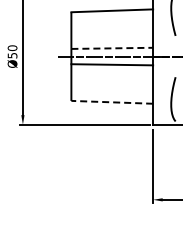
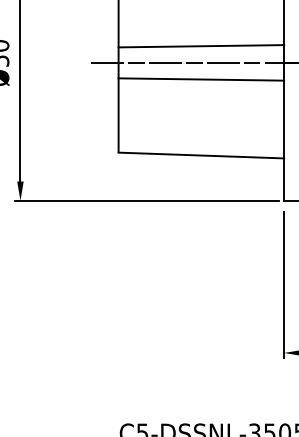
line: (112, 48) -> (201, 46), dashed -> solid
line: (112, 102) -> (201, 155), dashed -> solid

